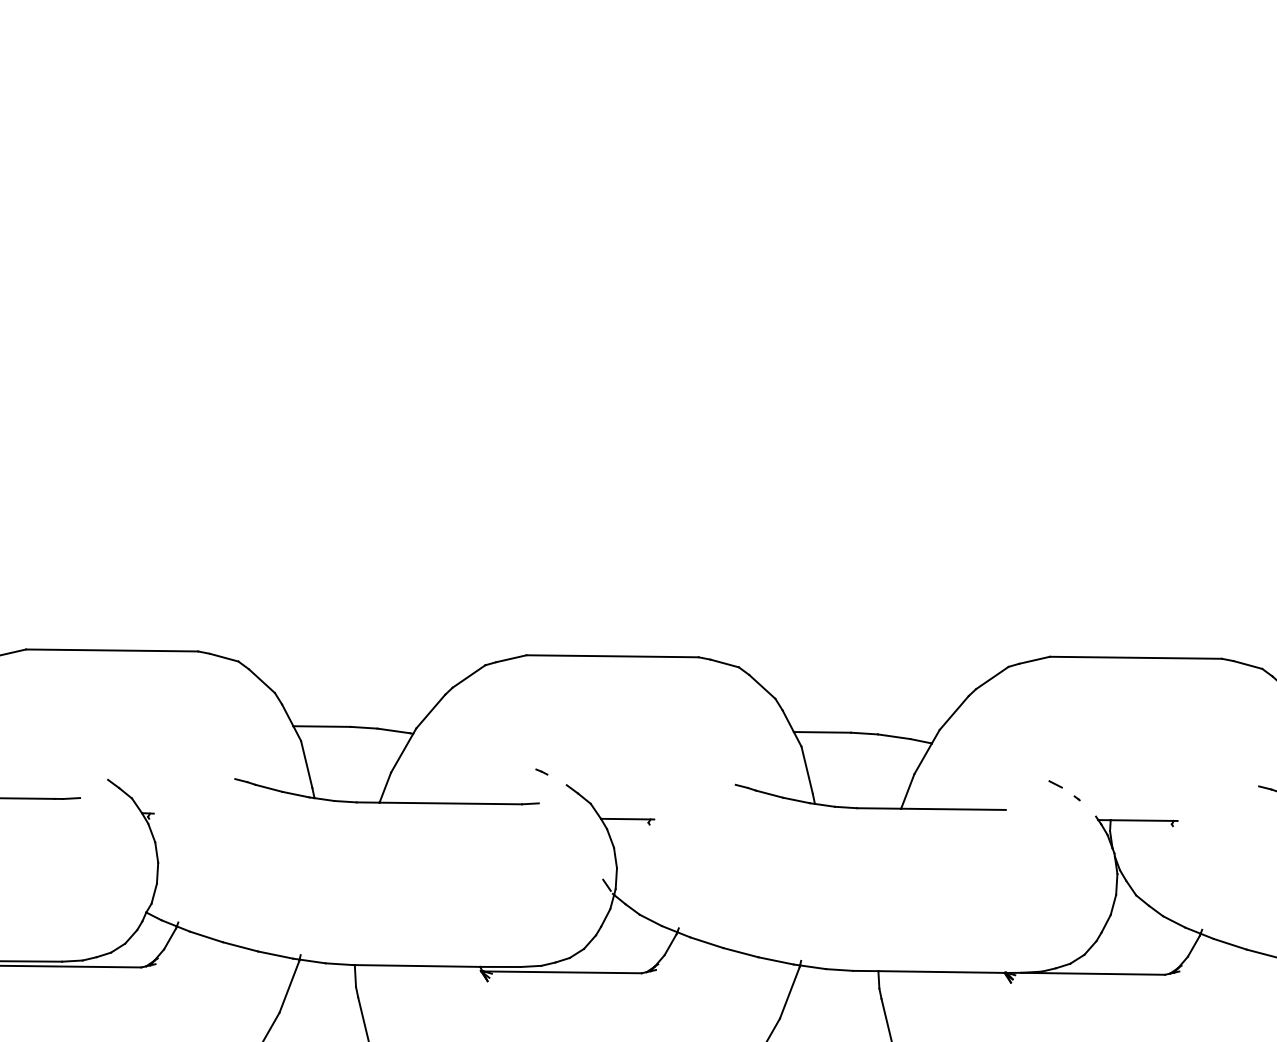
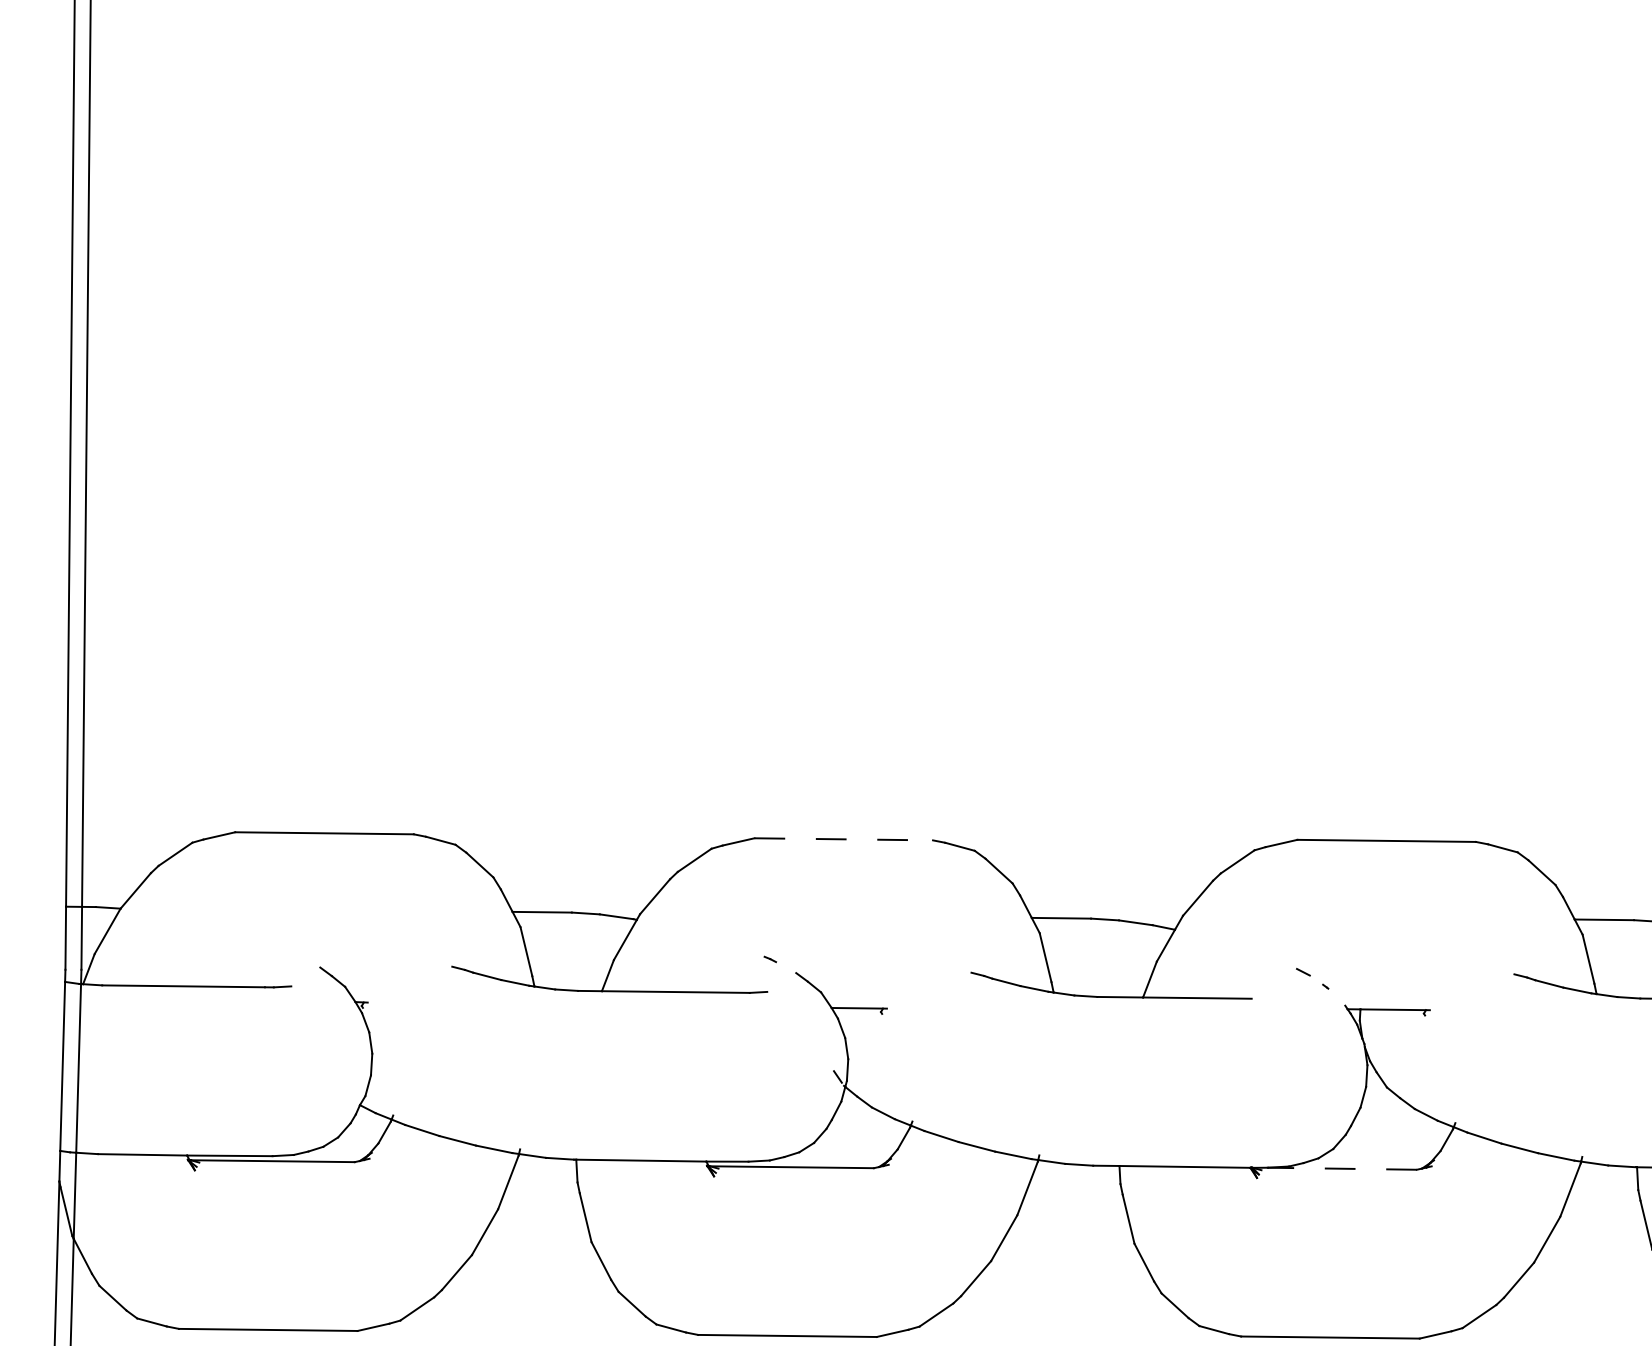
line: (613, 656) -> (844, 839), solid -> dashed
line: (1093, 973) -> (1342, 1168), solid -> dashed

